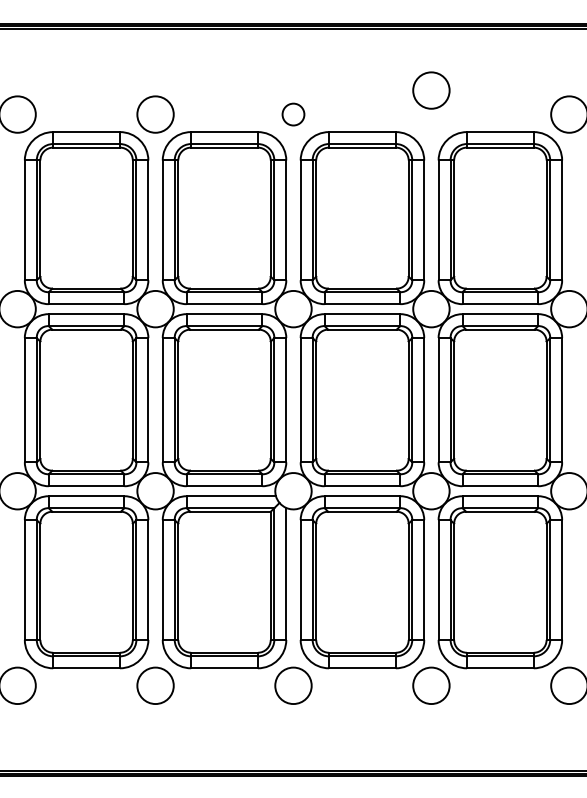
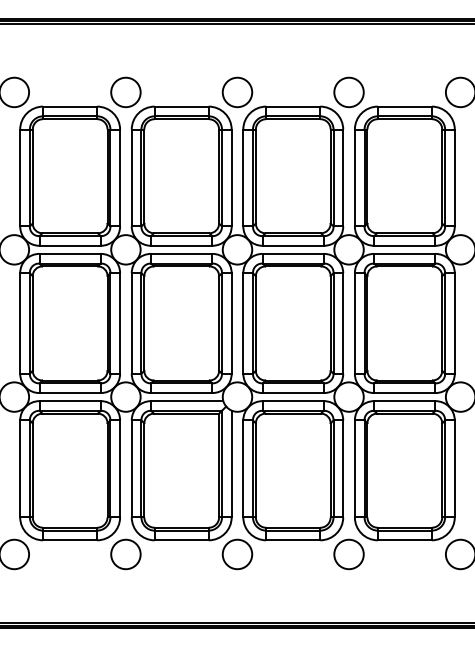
circle: (431, 90) -> (349, 92), moved
circle: (293, 114) -> (237, 92), size x1.67

